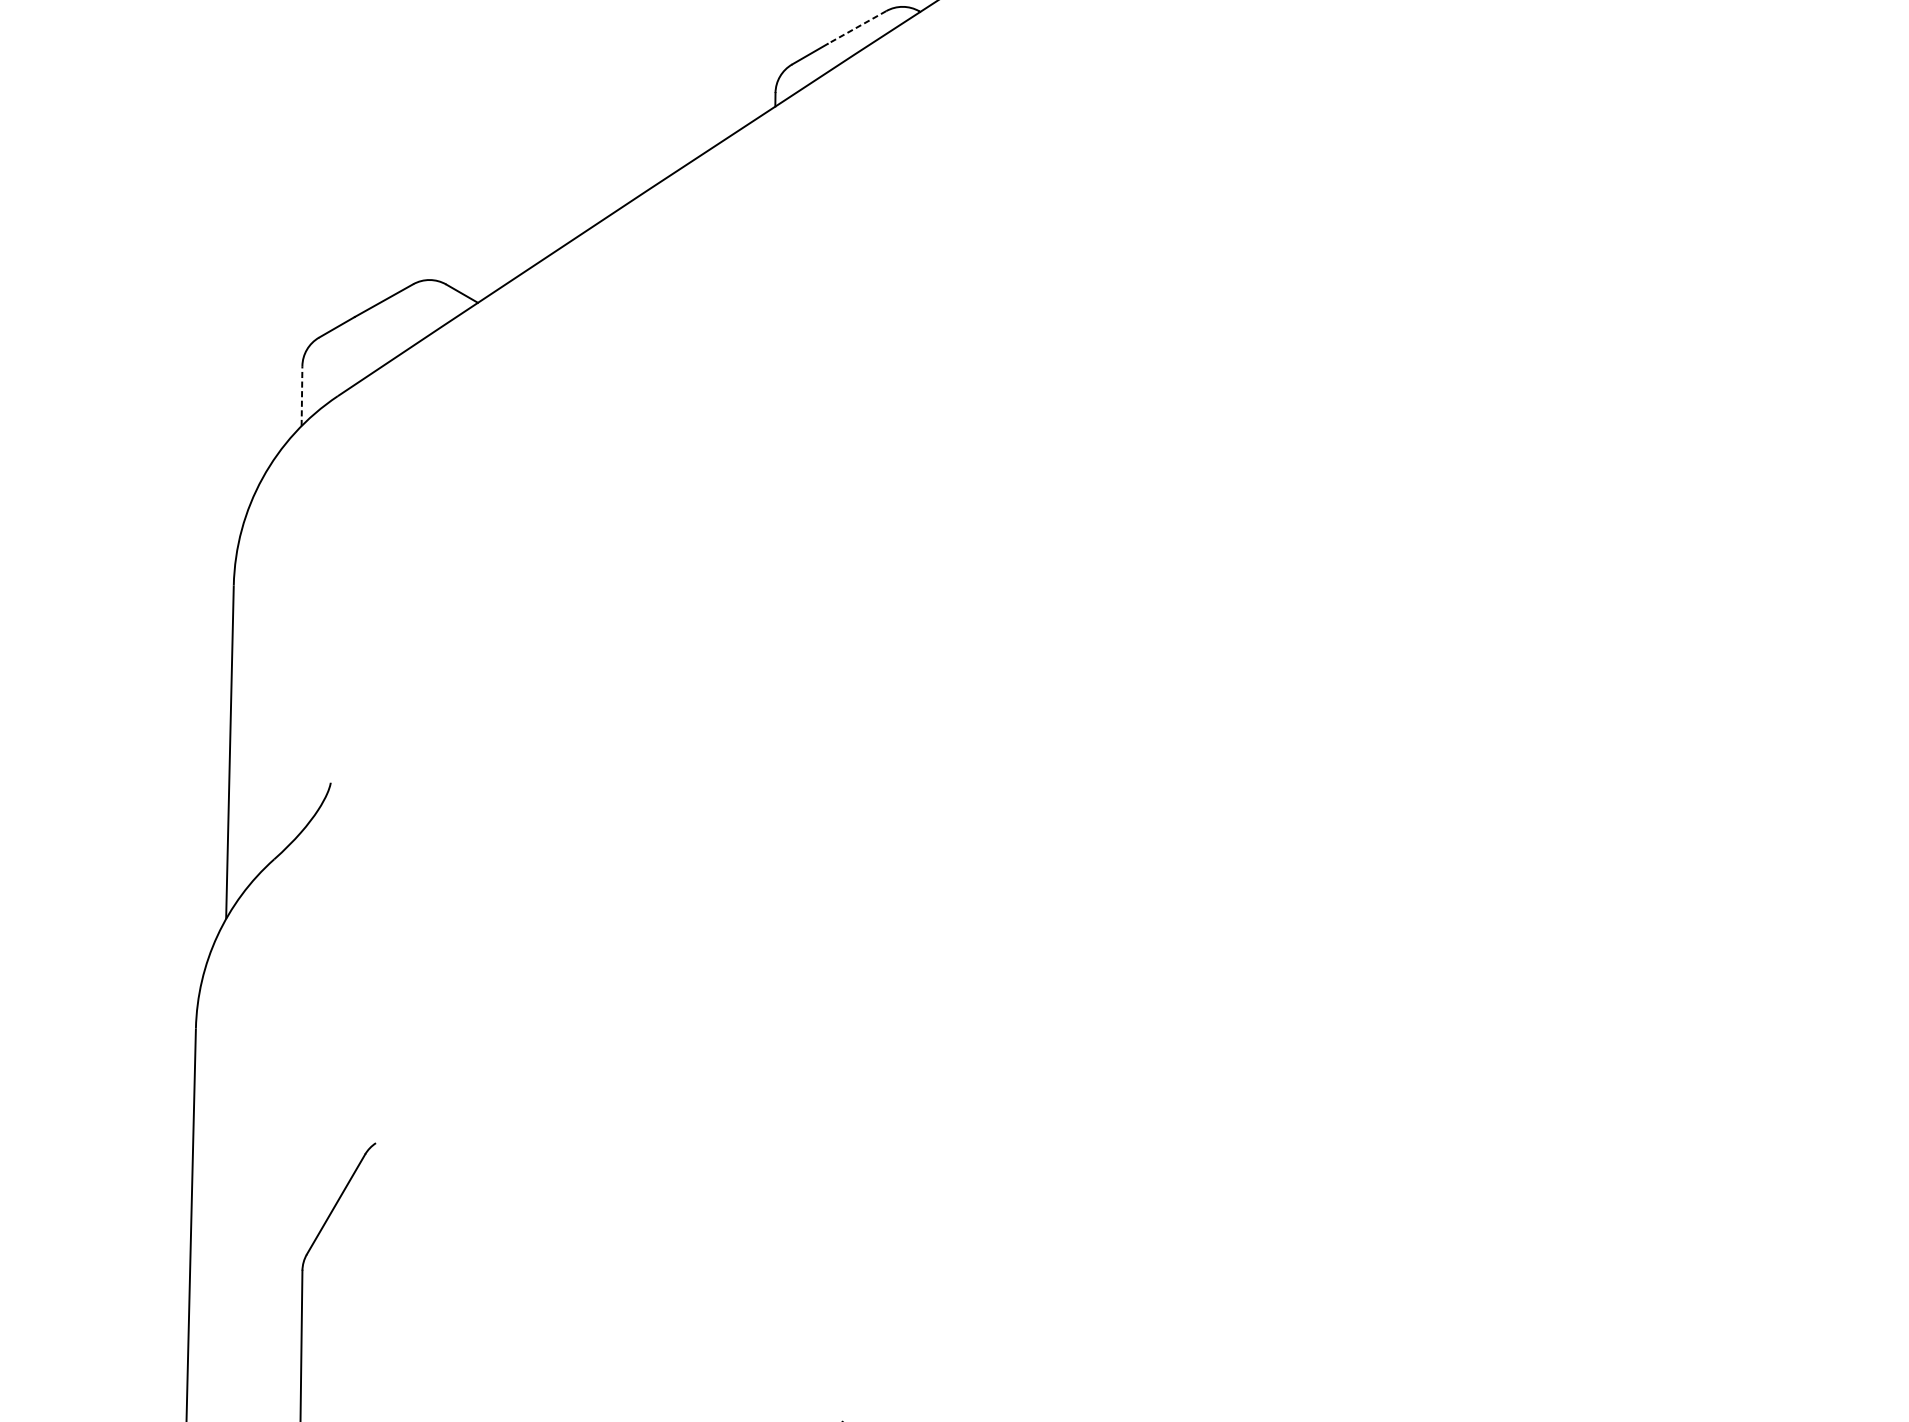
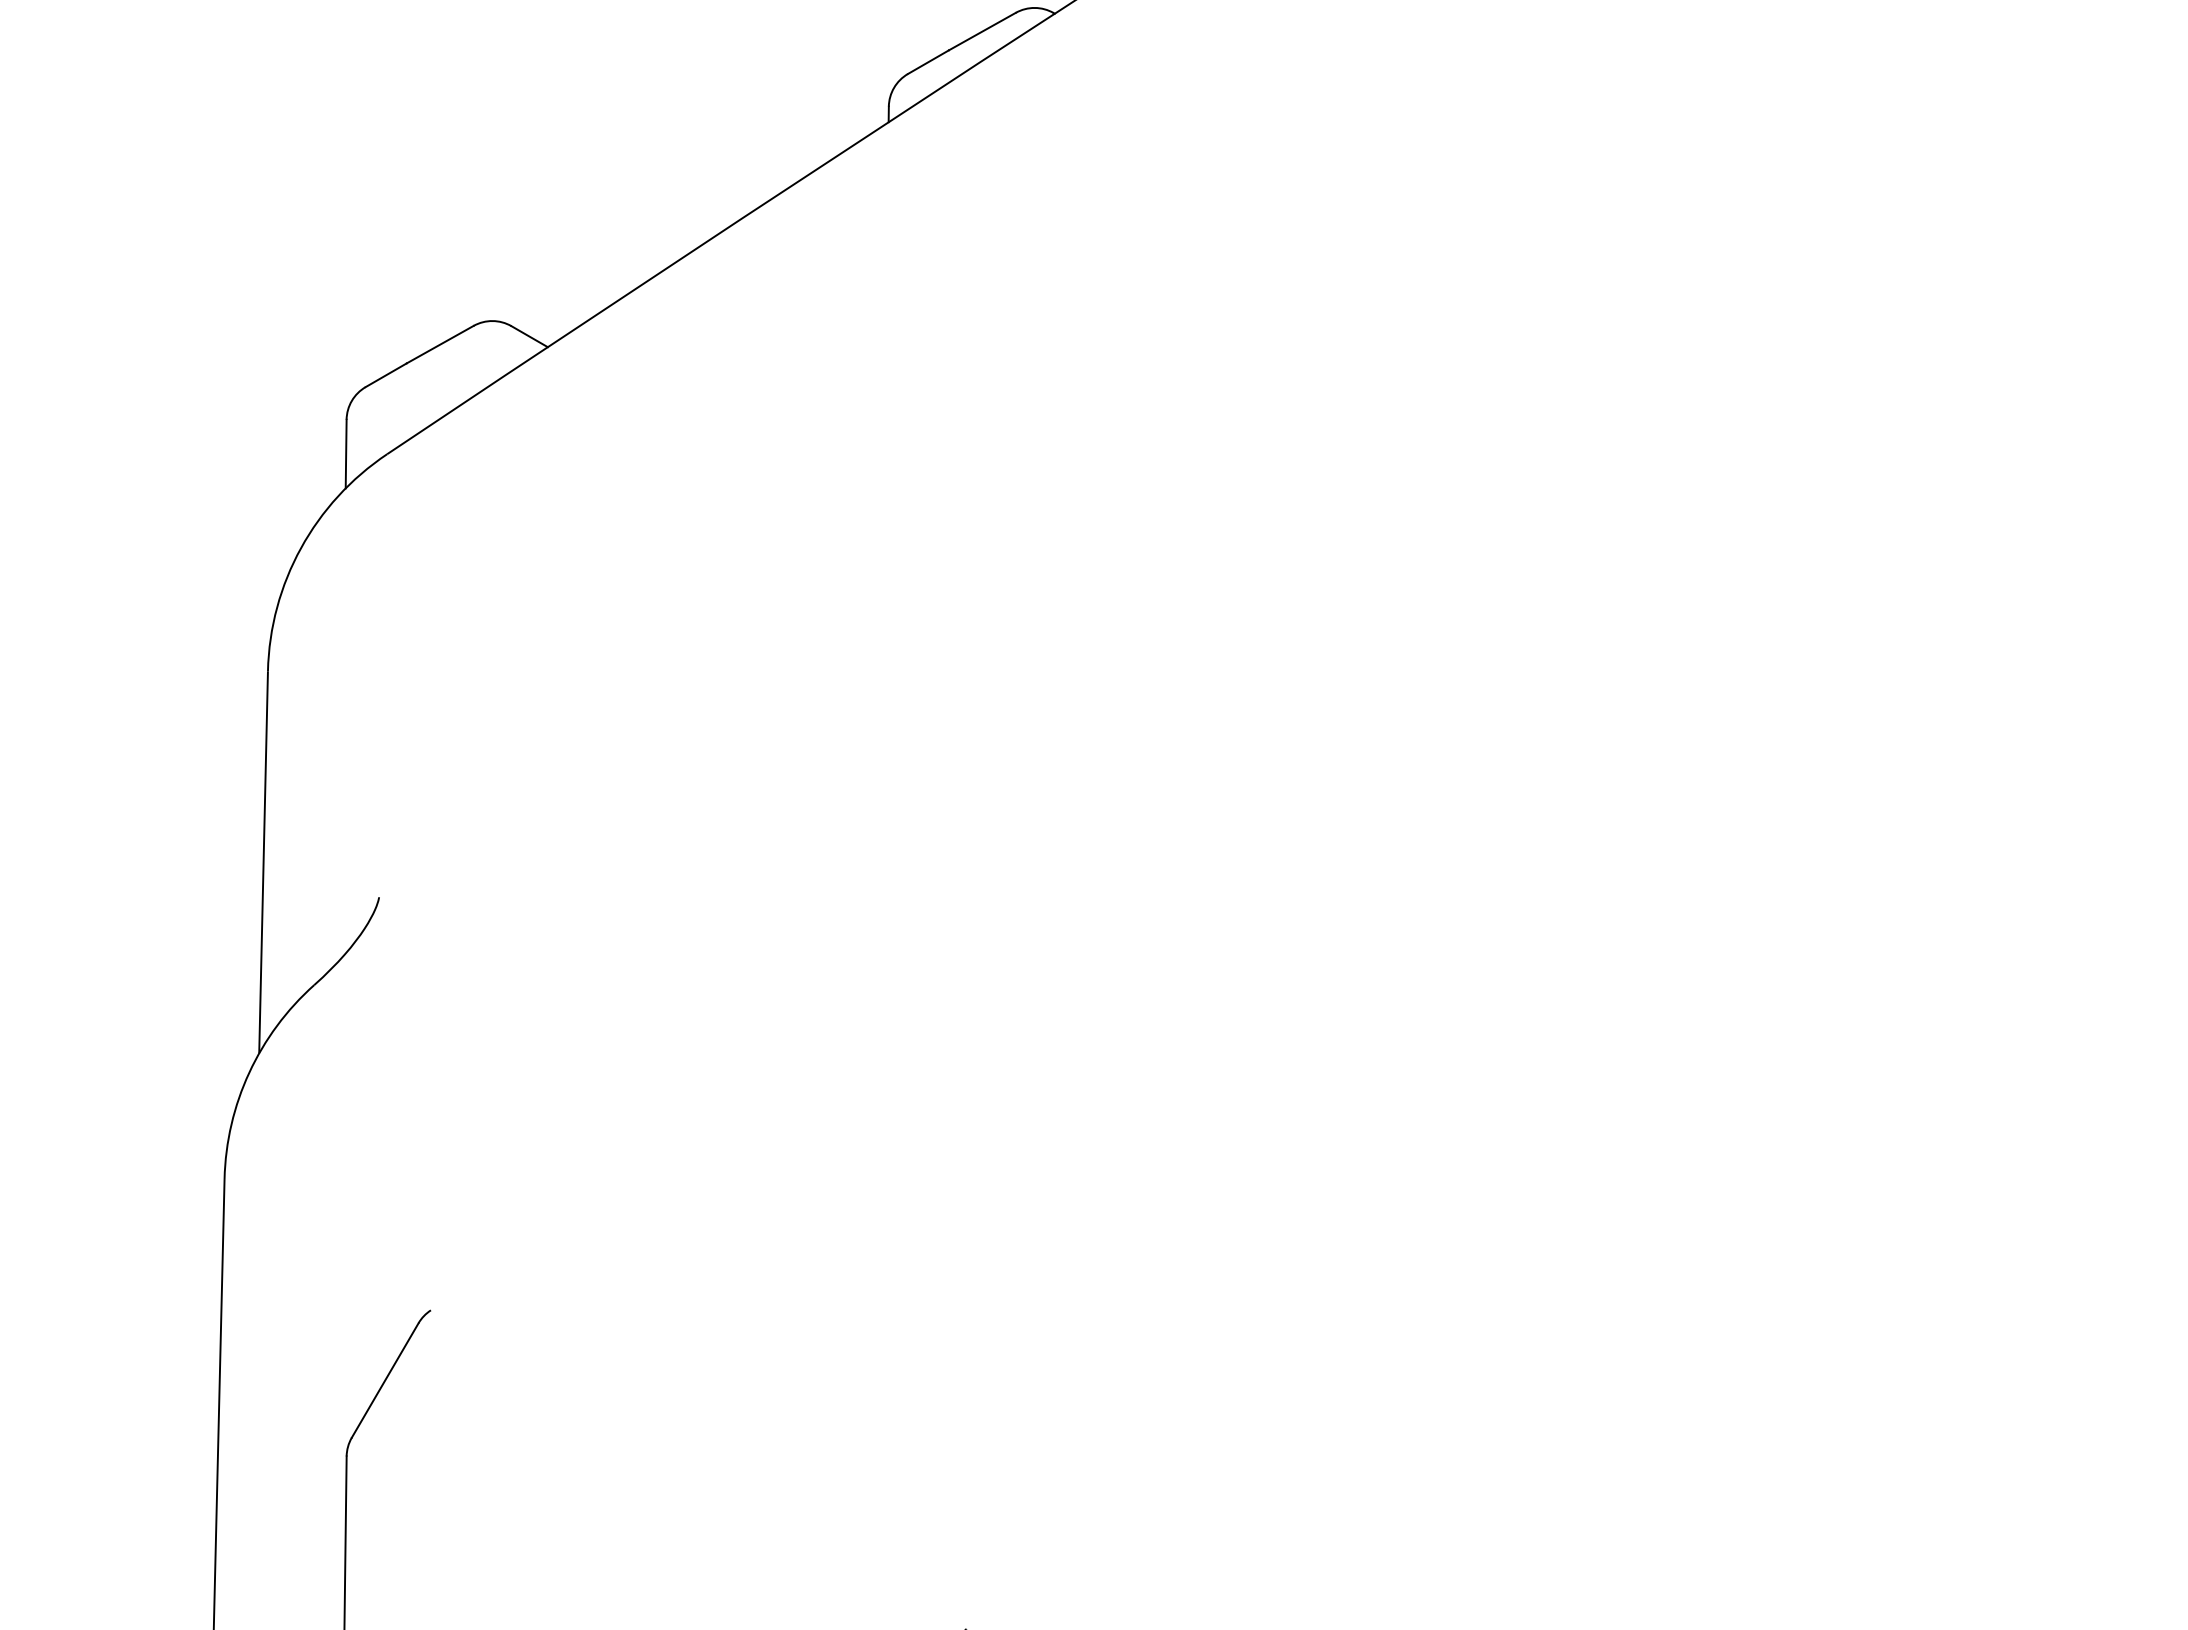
line: (857, 27) -> (982, 31), dashed -> solid
line: (302, 395) -> (346, 453), dashed -> solid

